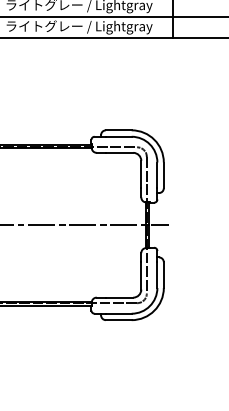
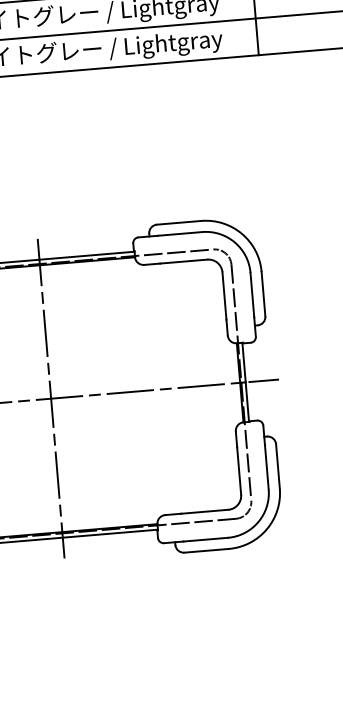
line: (36, 224) -> (50, 397), added

